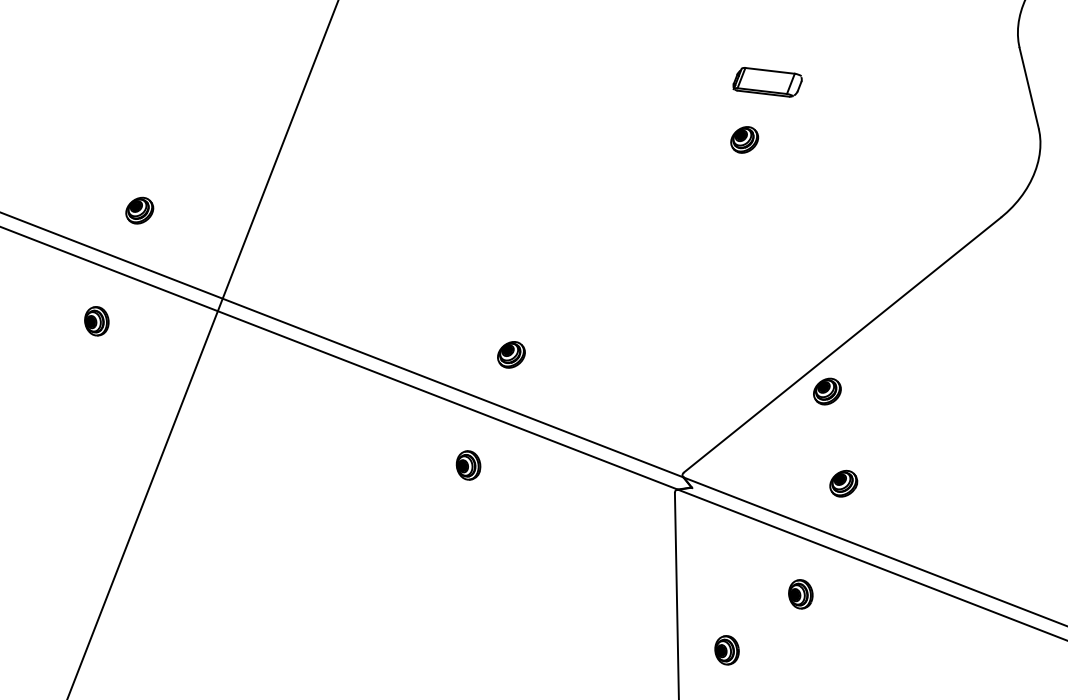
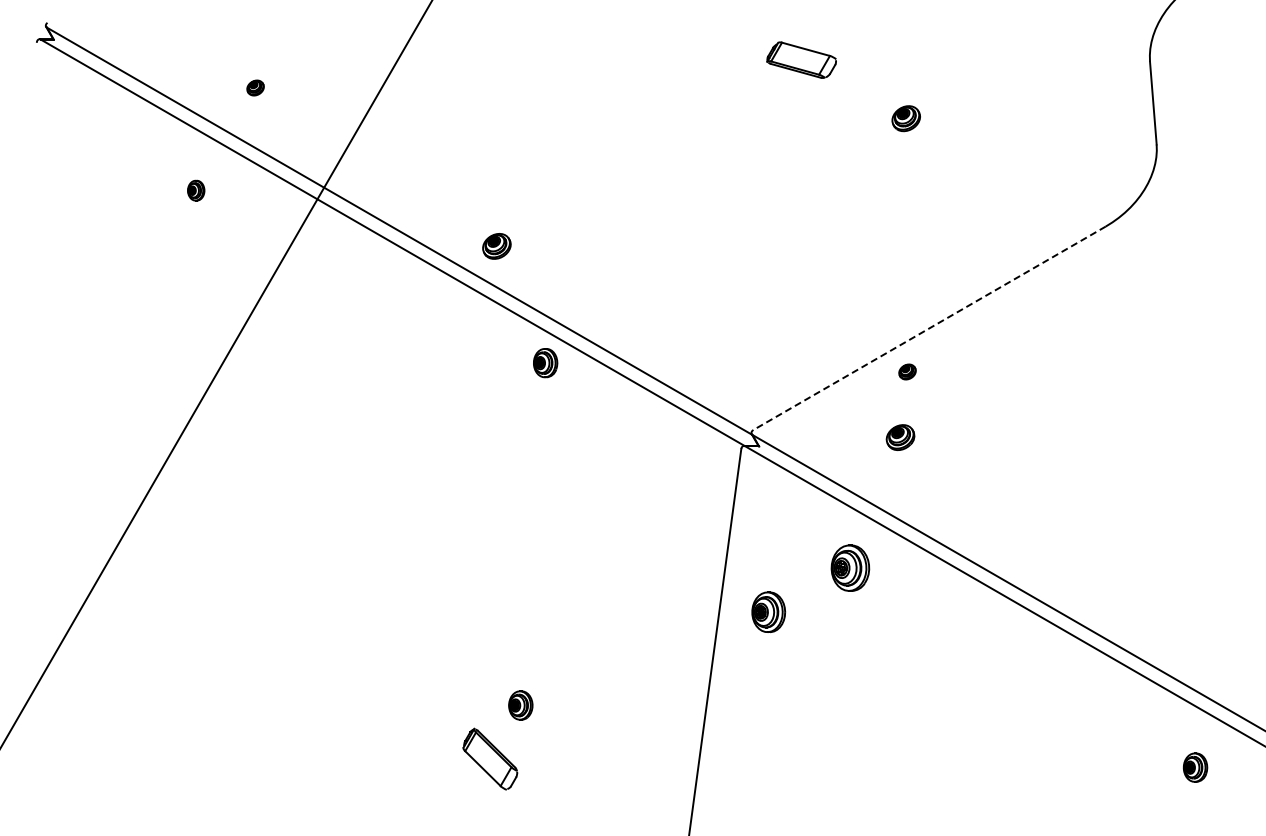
part: (767, 81) -> (801, 59), moved
part: (743, 139) -> (905, 118), moved
part: (139, 210) -> (255, 87), size x0.6
part: (95, 321) -> (195, 190), size x0.7
line: (842, 345) -> (929, 328), solid -> dashed
part: (511, 355) -> (496, 246), moved
part: (827, 391) -> (907, 371), size x0.6
part: (468, 465) -> (545, 363), moved
part: (843, 483) -> (900, 437), moved
part: (800, 594) -> (849, 568), size x1.6
part: (726, 650) -> (768, 612), size x1.4

